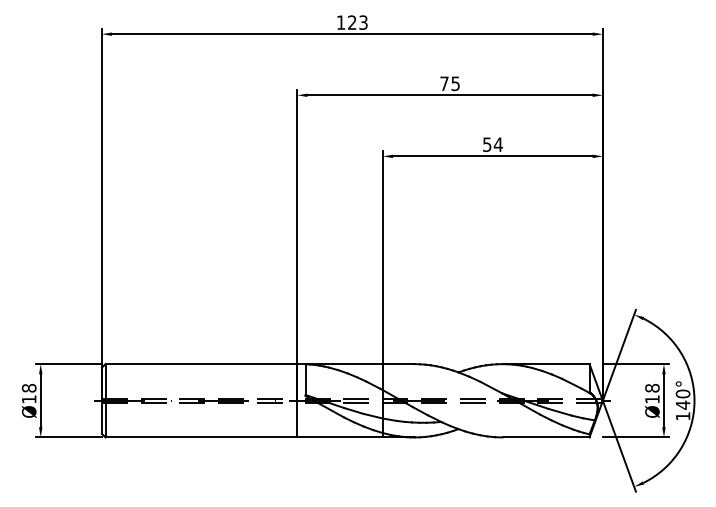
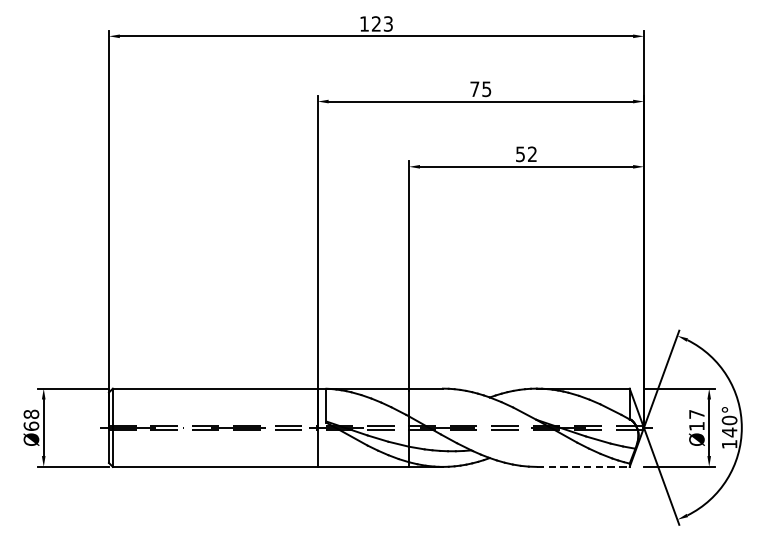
text: (498, 144) -> (532, 154), 54 -> 52
text: (652, 388) -> (696, 414), Ø18 -> Ø17
text: (28, 399) -> (30, 426), Ø18 -> Ø68
line: (546, 437) -> (583, 466), solid -> dashed

